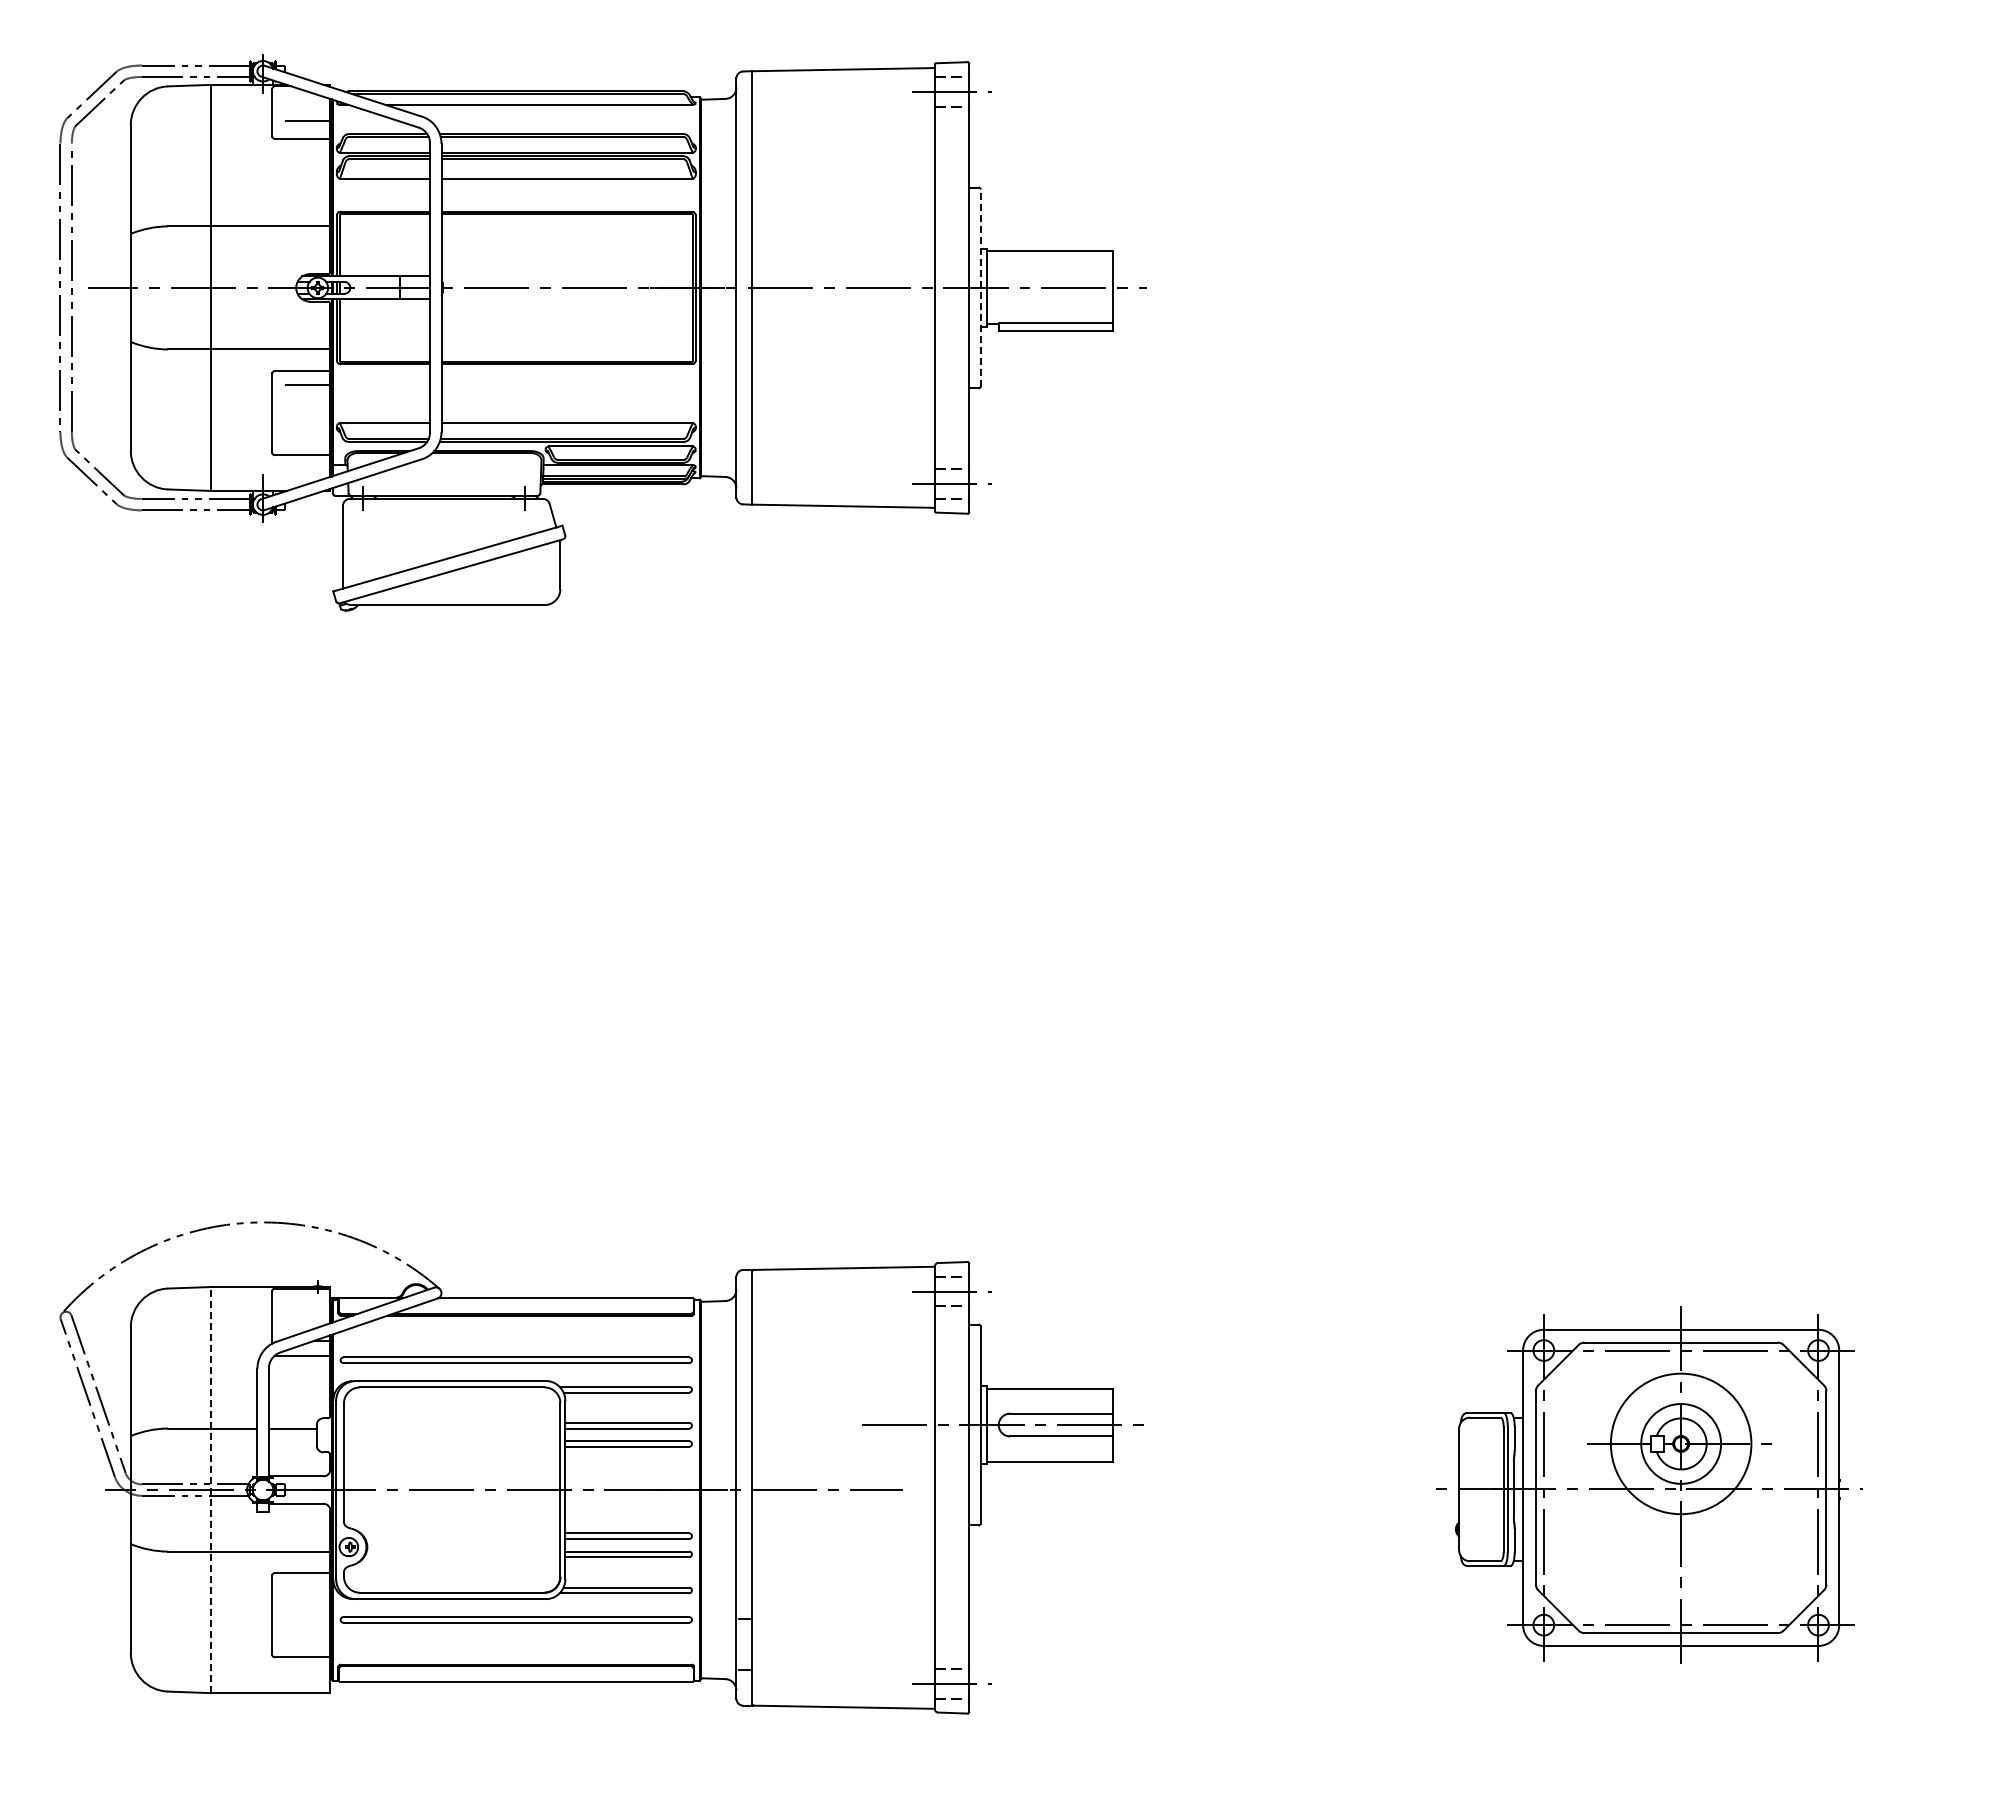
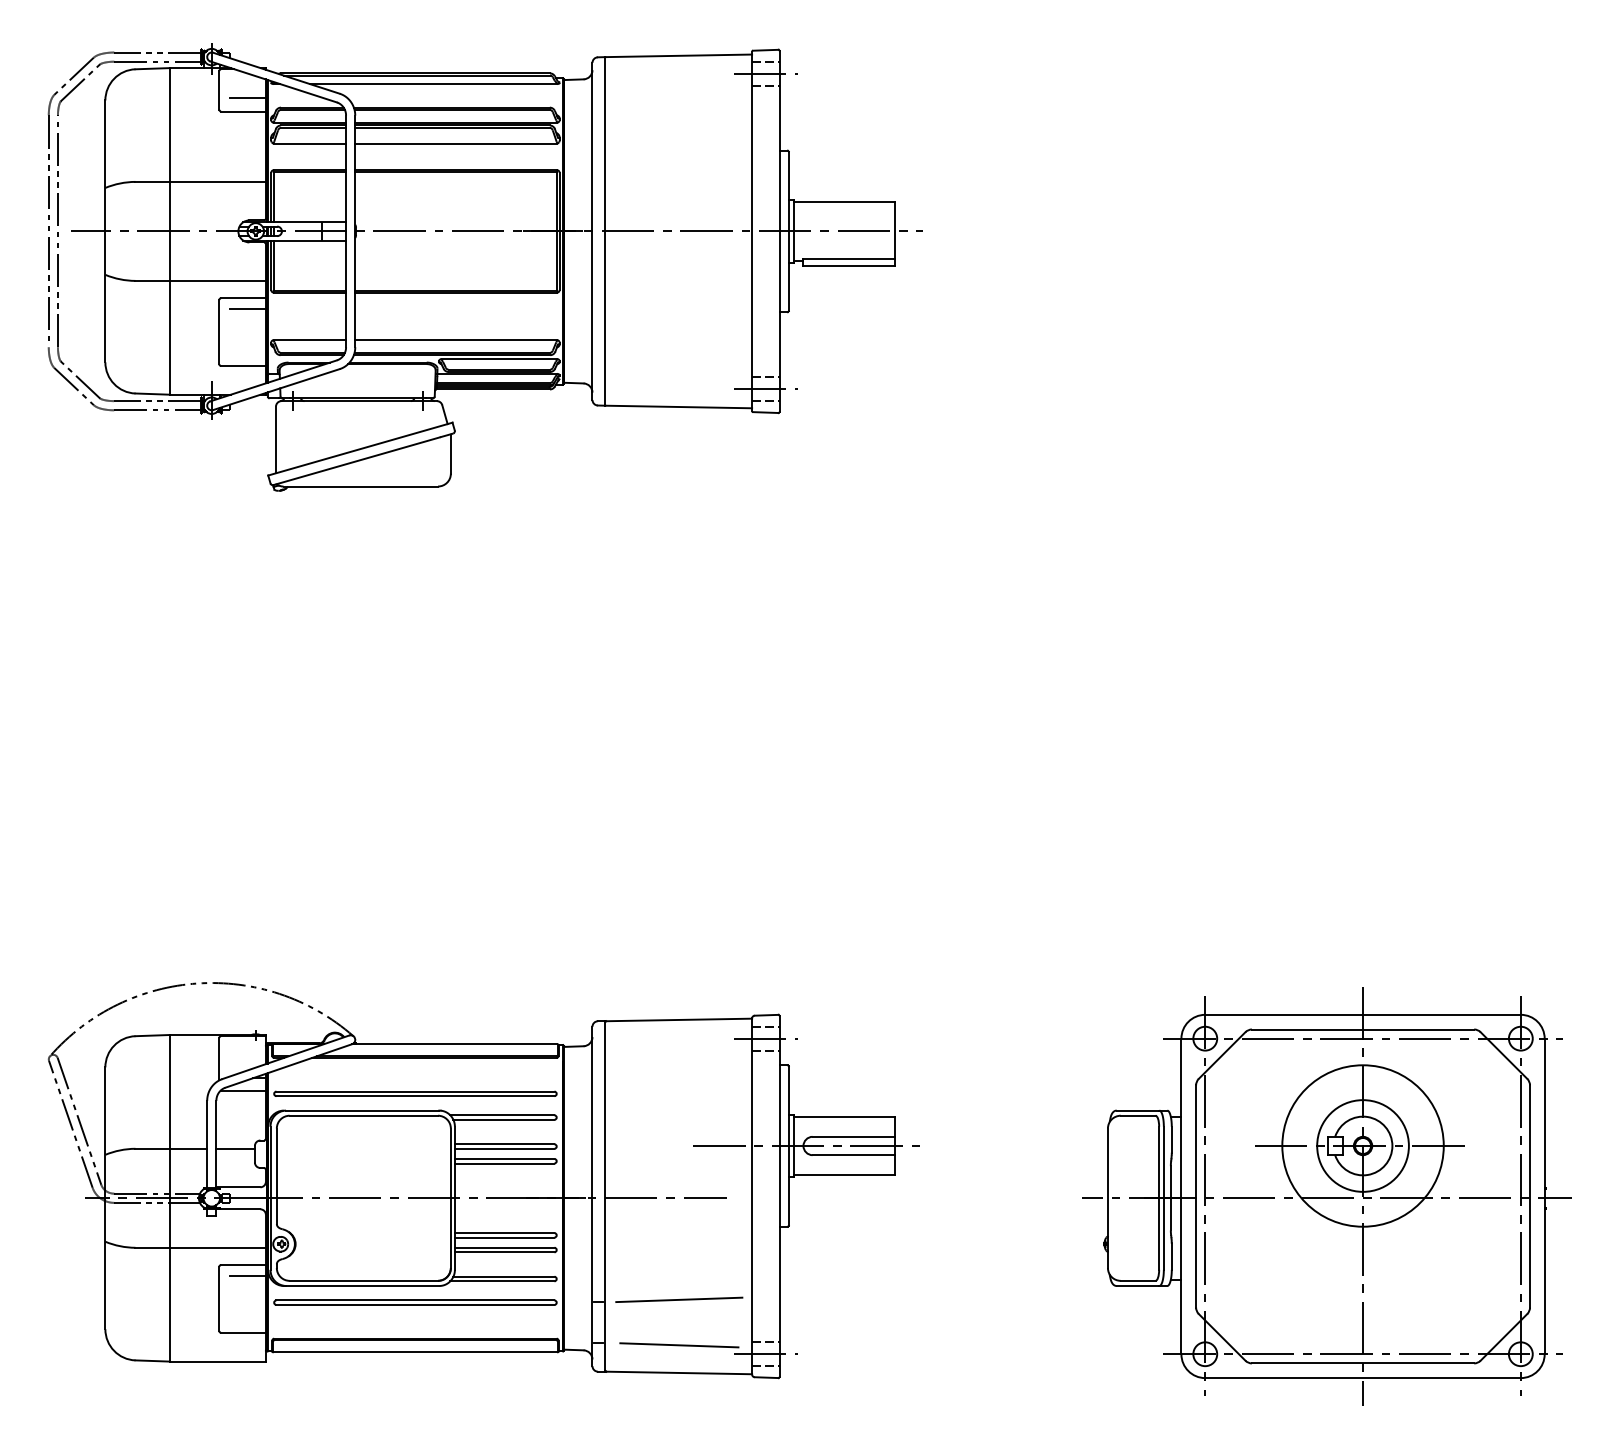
line: (980, 287) -> (788, 231), dashed -> solid
part: (1649, 1487) -> (1326, 1196), size x1.43
line: (210, 1489) -> (169, 1197), dashed -> solid
line: (307, 1587) -> (247, 1276), added
line: (844, 1615) -> (679, 1299), added
line: (844, 1672) -> (679, 1345), added

